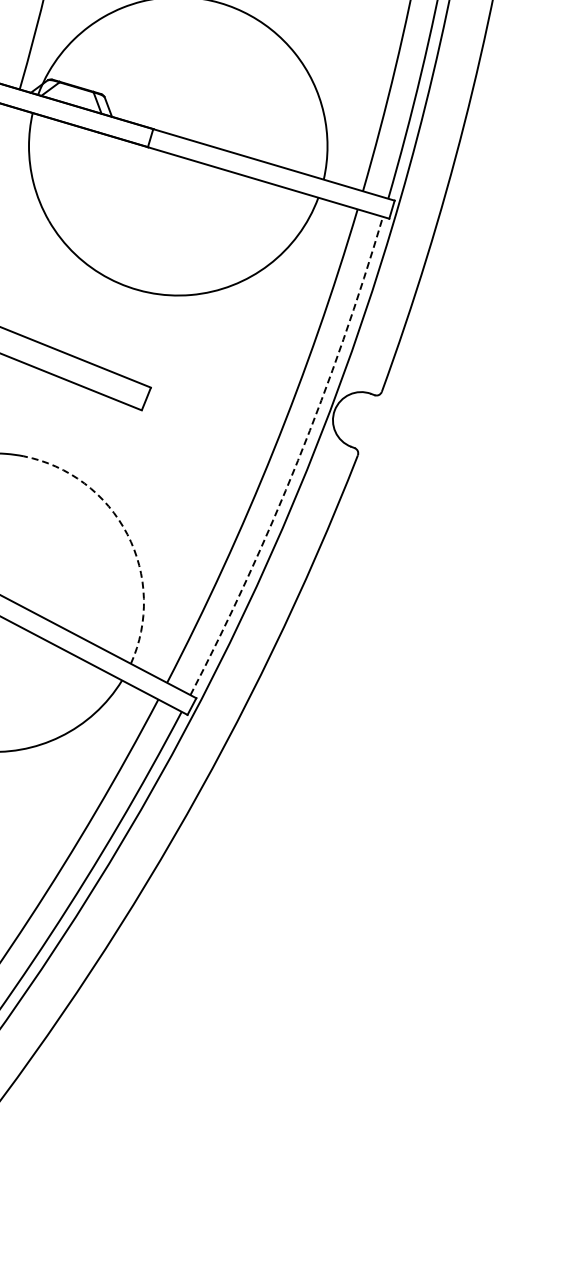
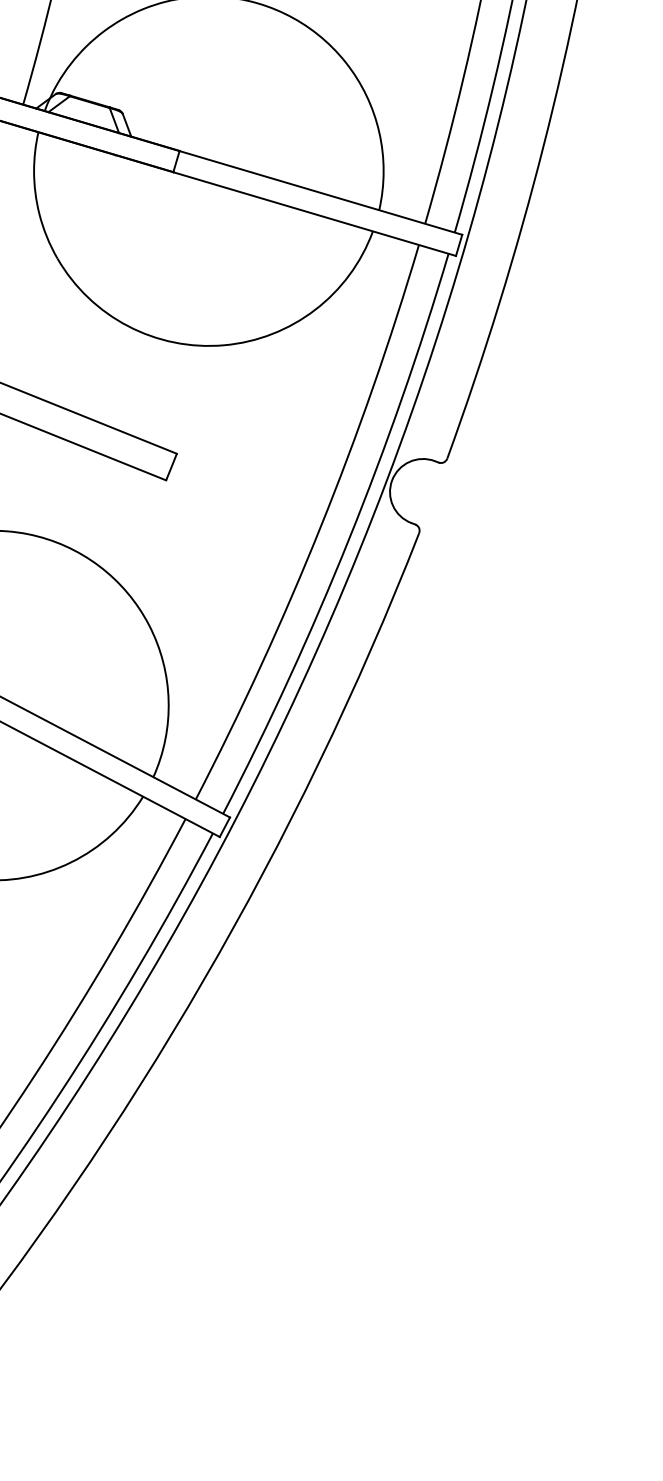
arc: (298, 460) -> (349, 539), dashed -> solid
arc: (127, 534) -> (149, 625), dashed -> solid

